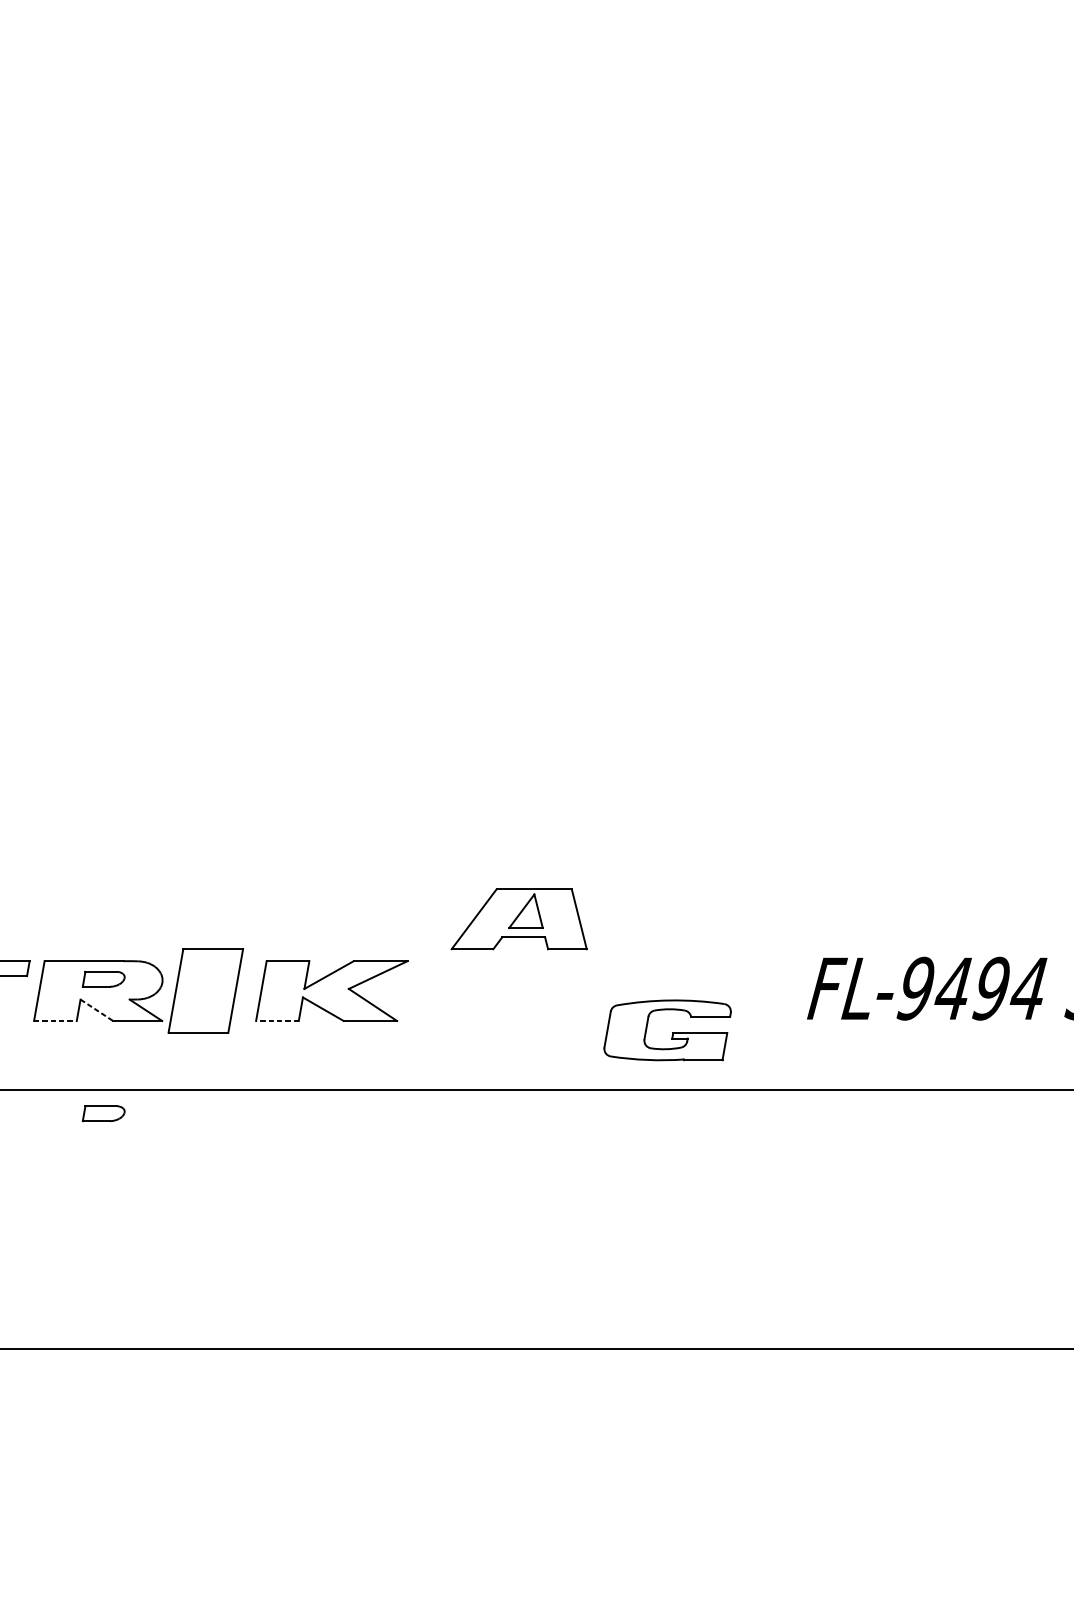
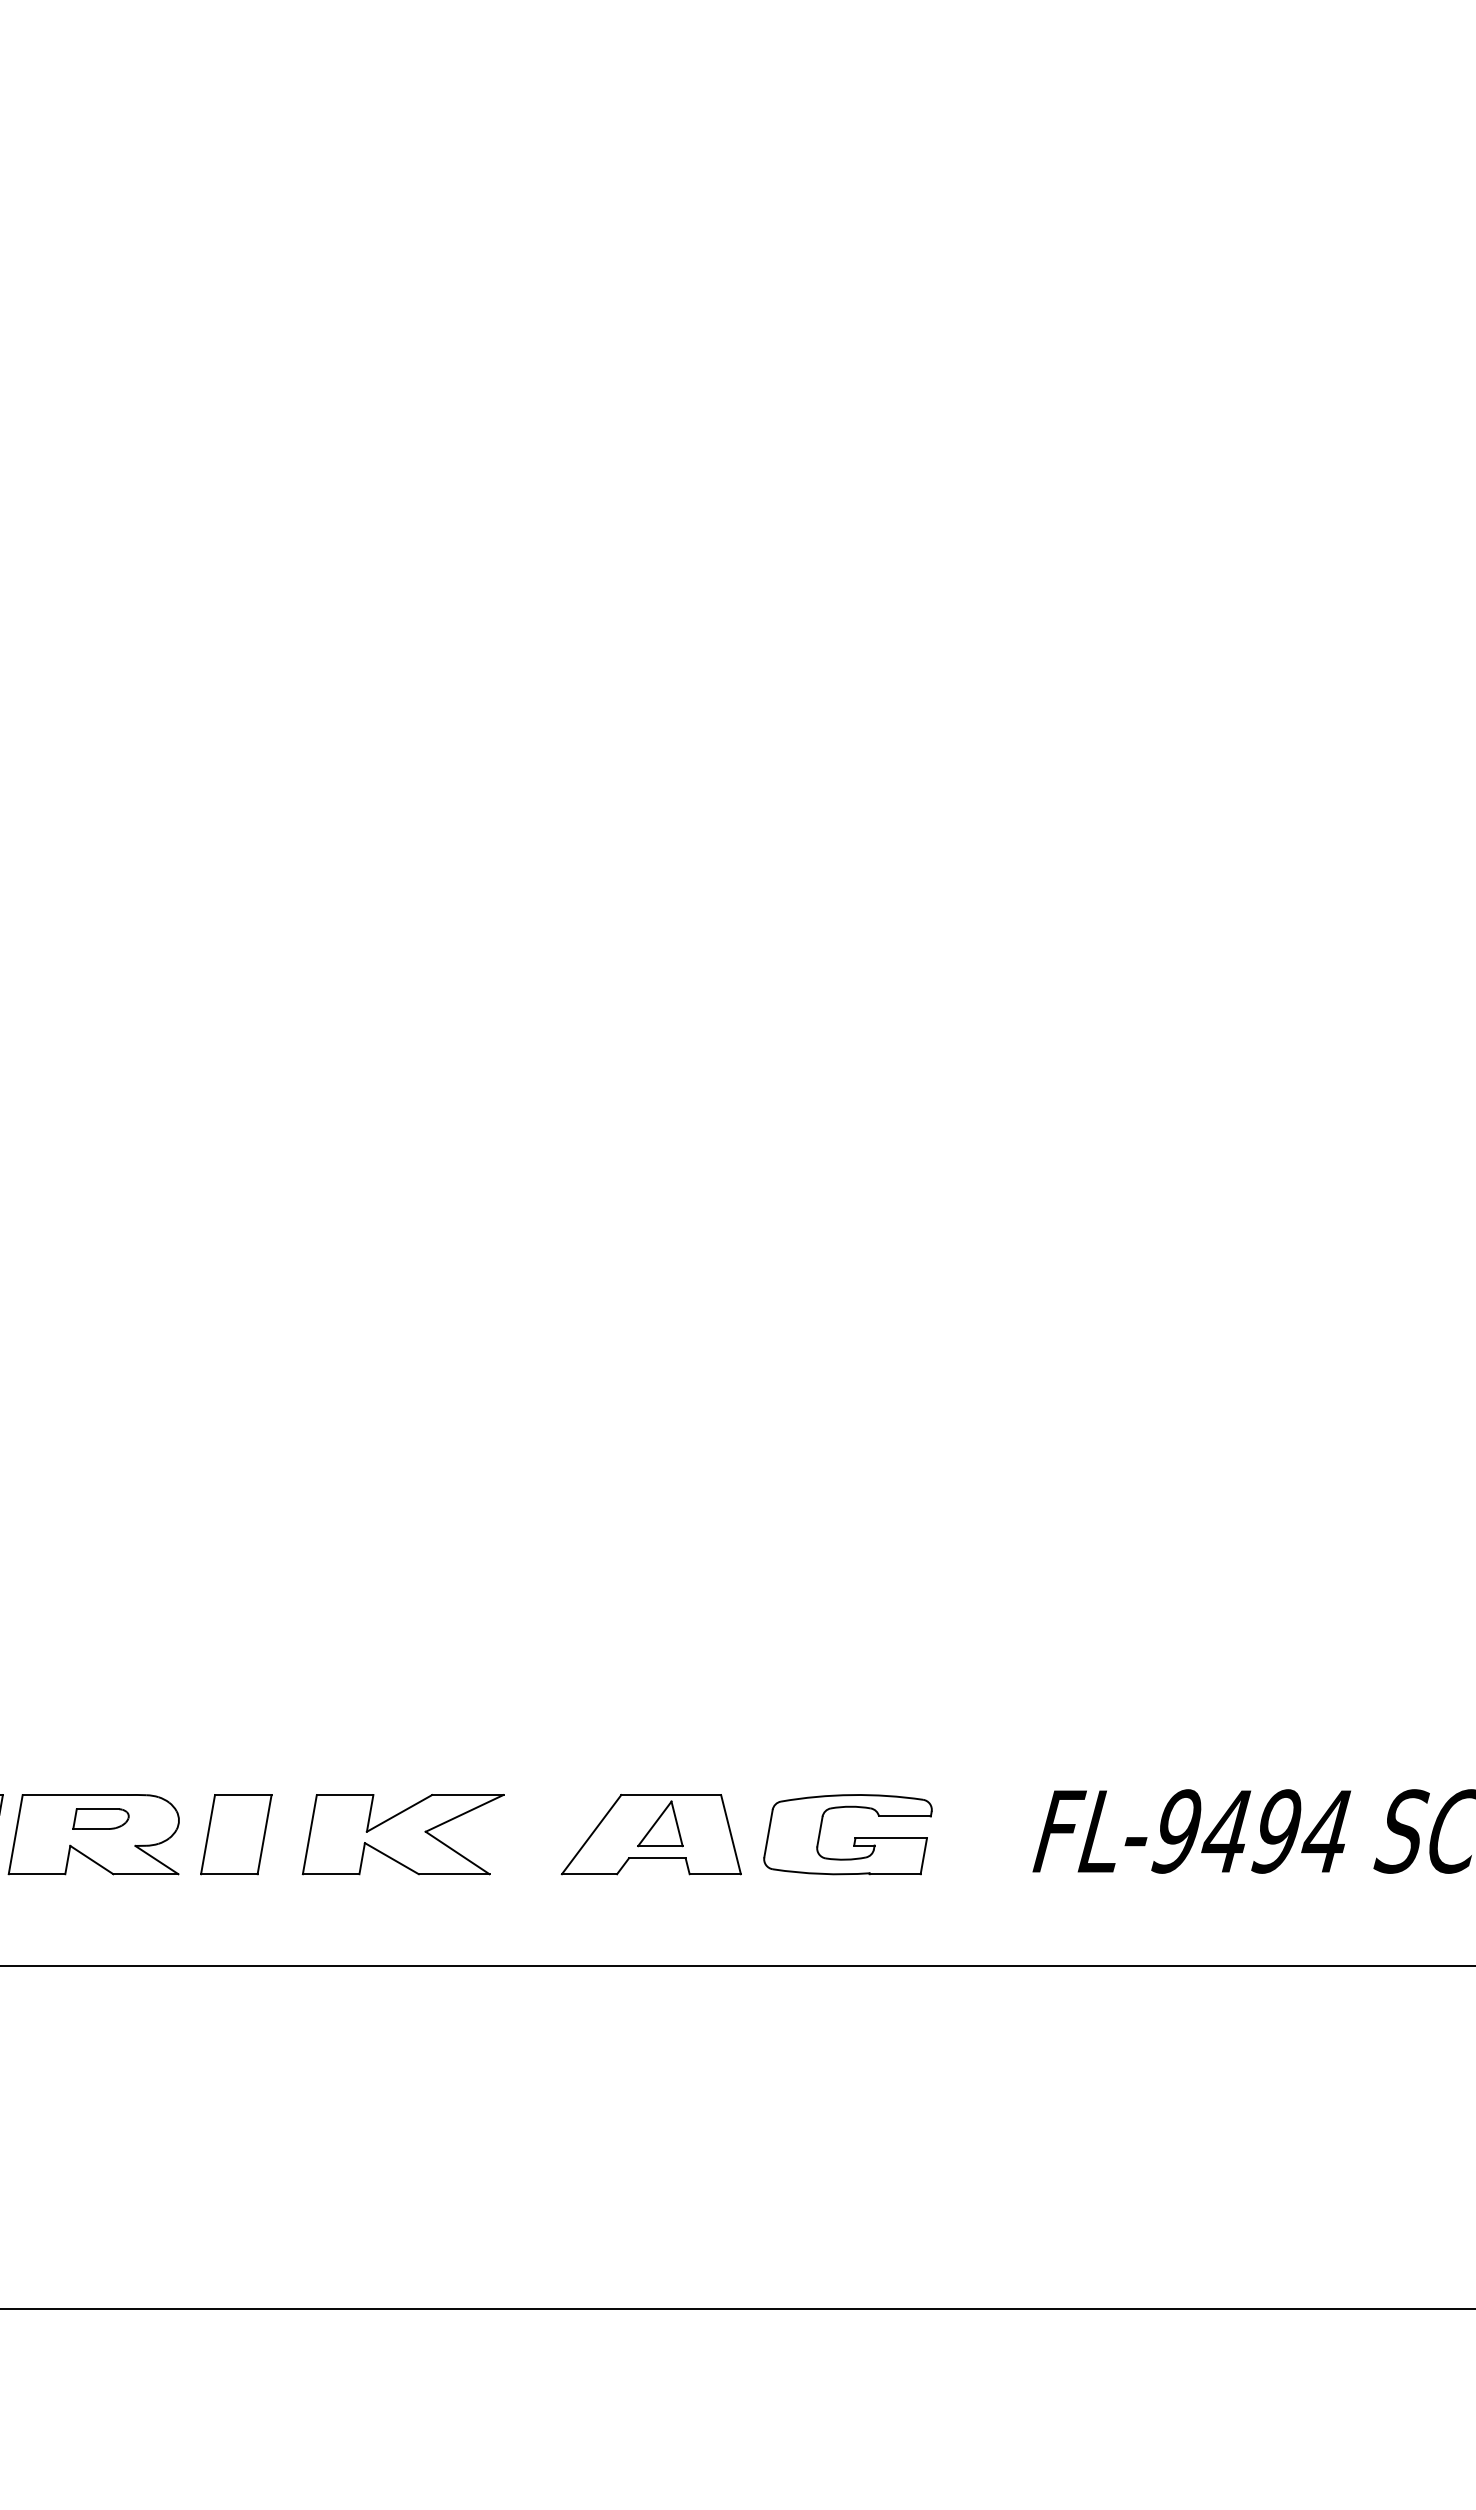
part: (518, 919) -> (650, 1834), moved
part: (206, 990) -> (236, 1834), size x0.71
line: (96, 1010) -> (91, 1860), dashed -> solid
line: (55, 1021) -> (37, 1874), dashed -> solid
line: (276, 1021) -> (330, 1874), dashed -> solid
part: (672, 1032) -> (854, 1837), moved
part: (103, 1113) -> (100, 1996), removed

